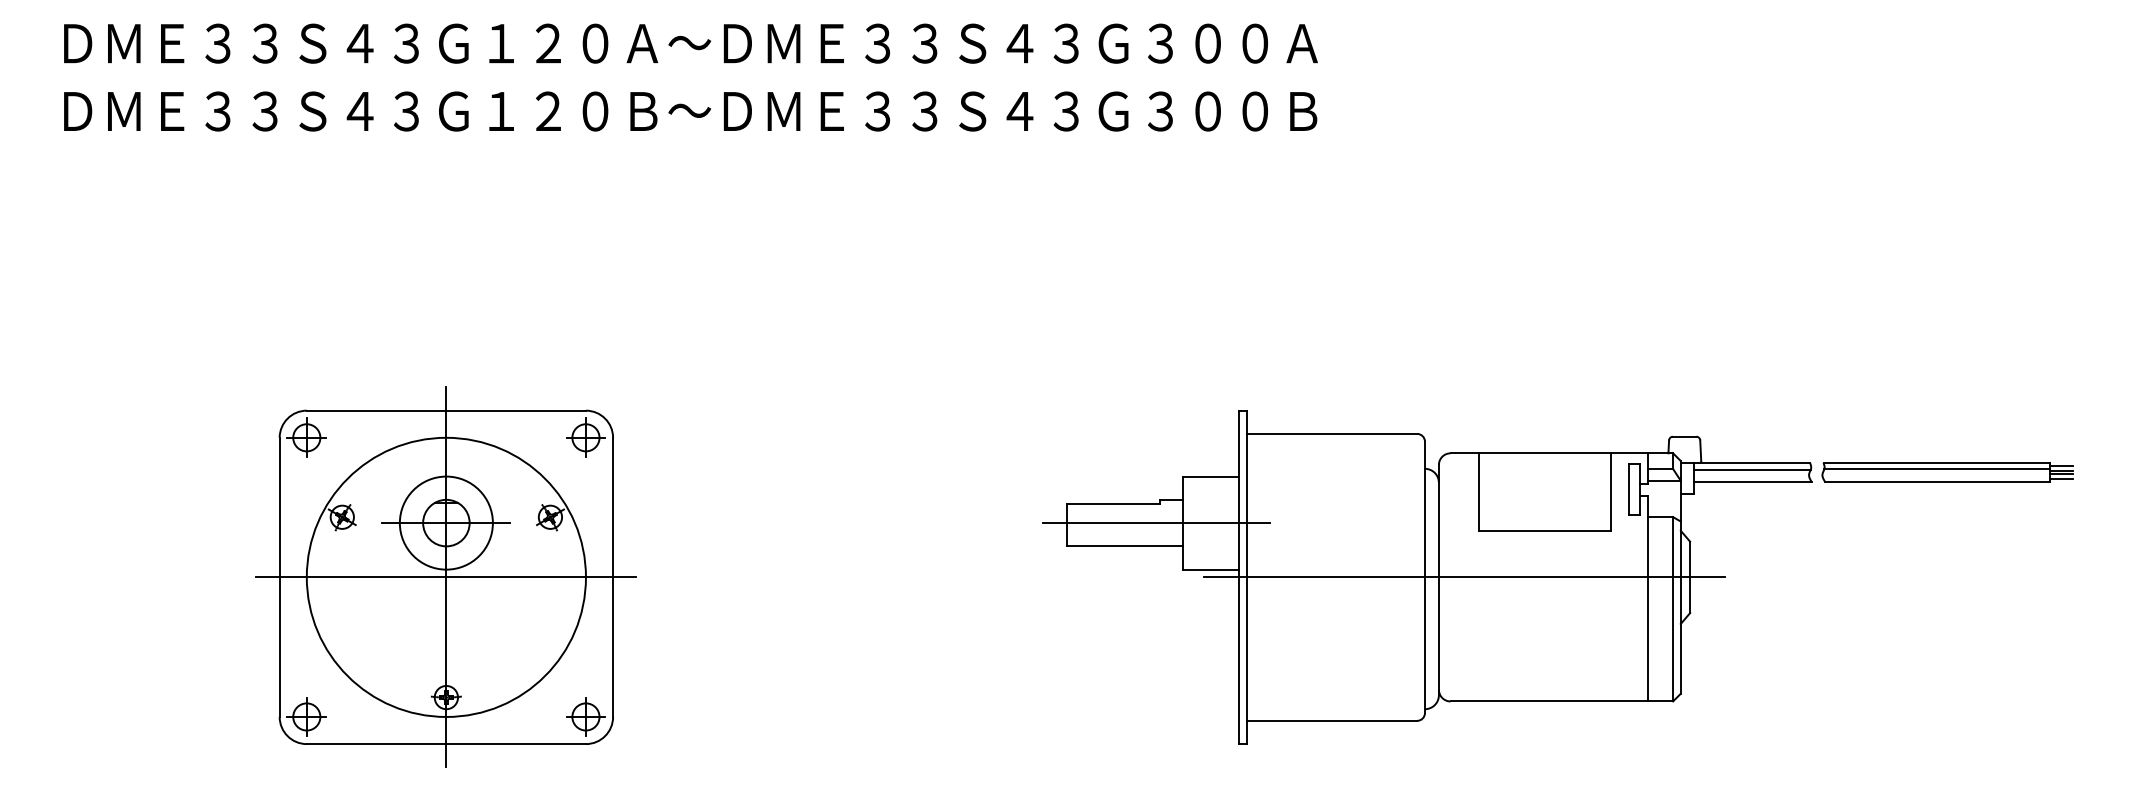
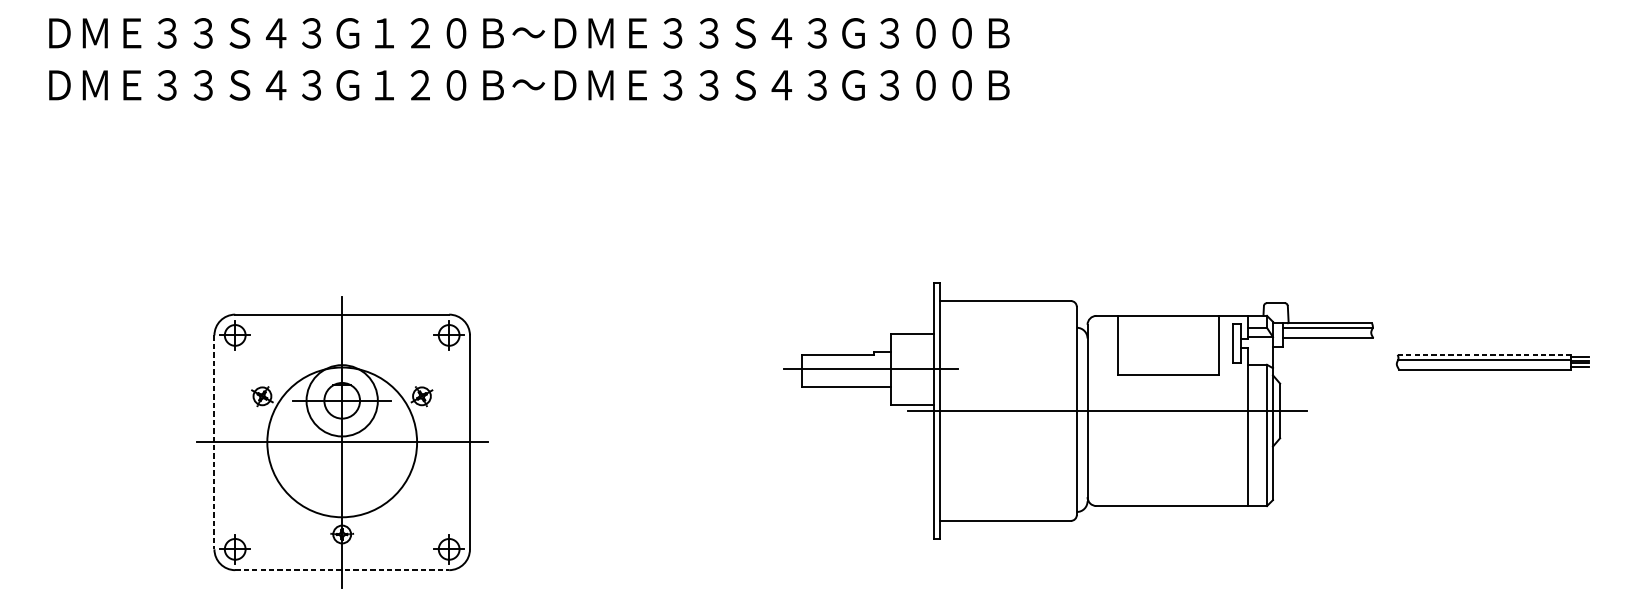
text: (971, 43) -> (744, 33), ＤＭＥ３３Ｓ４３Ｇ１２０Ａ～ＤＭＥ３３Ｓ４３Ｇ３００Ａ -> ＤＭＥ３３Ｓ４３Ｇ１２０Ｂ～ＤＭＥ３３Ｓ４３Ｇ３００Ｂ
line: (1937, 463) -> (1485, 355), solid -> dashed
circle: (445, 576) -> (341, 441), size x0.7
line: (279, 577) -> (214, 442), solid -> dashed
part: (1427, 577) -> (1078, 411), moved
line: (446, 744) -> (342, 570), solid -> dashed

